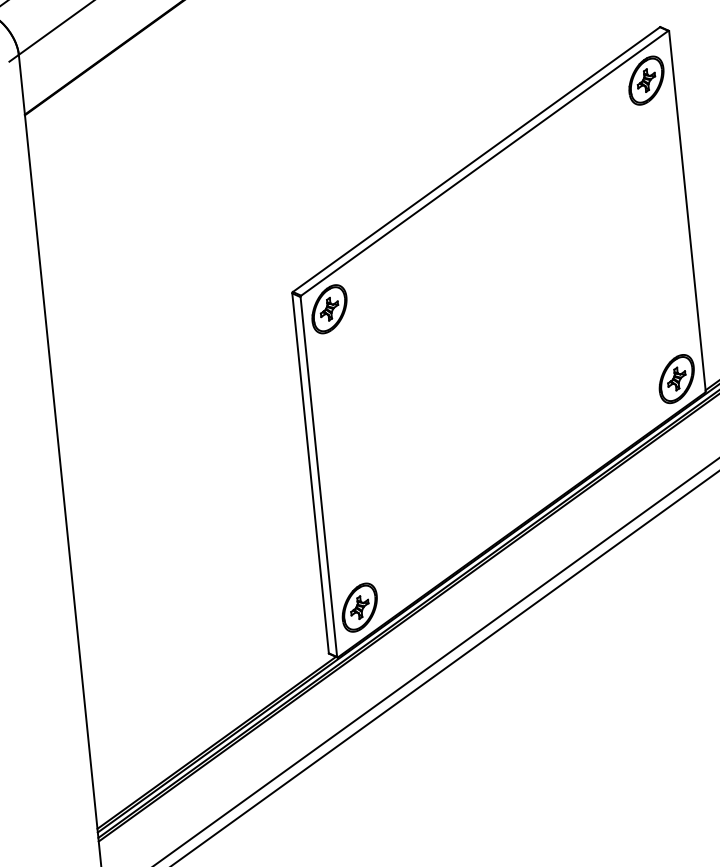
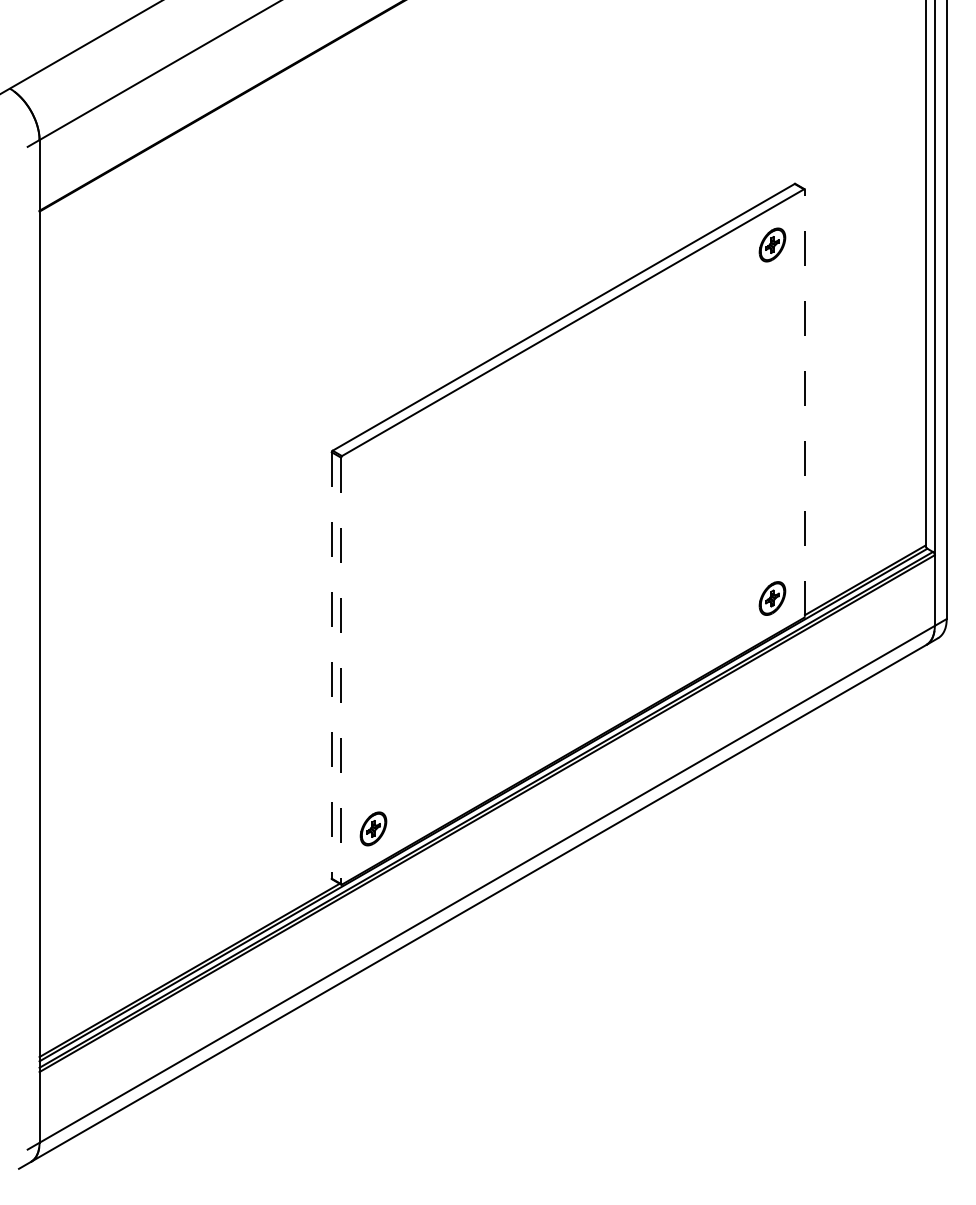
part: (646, 80) -> (772, 244), size x0.6
line: (687, 210) -> (804, 402), solid -> dashed
part: (329, 308) -> (373, 474), removed
part: (676, 378) -> (772, 598), size x0.6
line: (310, 474) -> (331, 666), solid -> dashed
line: (319, 477) -> (341, 671), solid -> dashed
part: (359, 607) -> (373, 828), size x0.6

